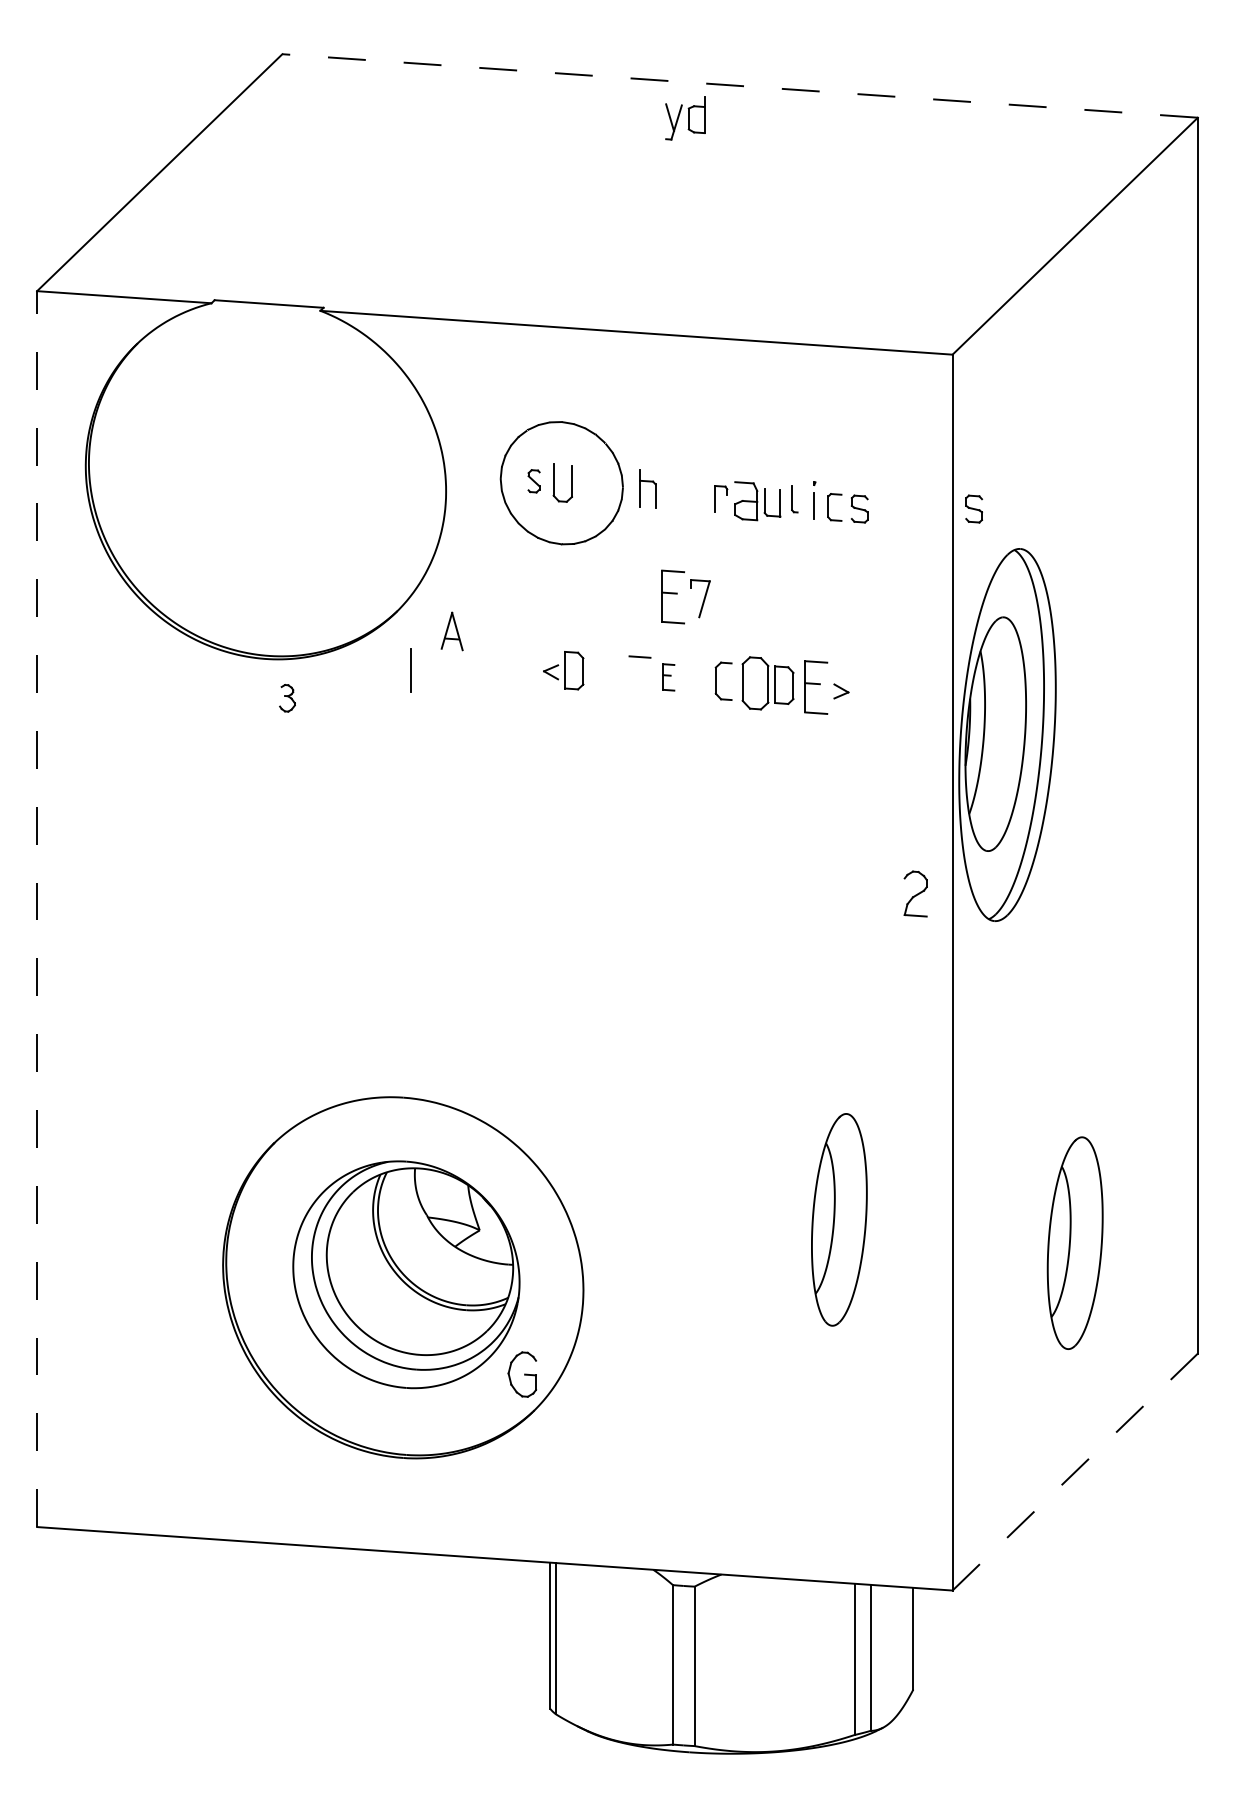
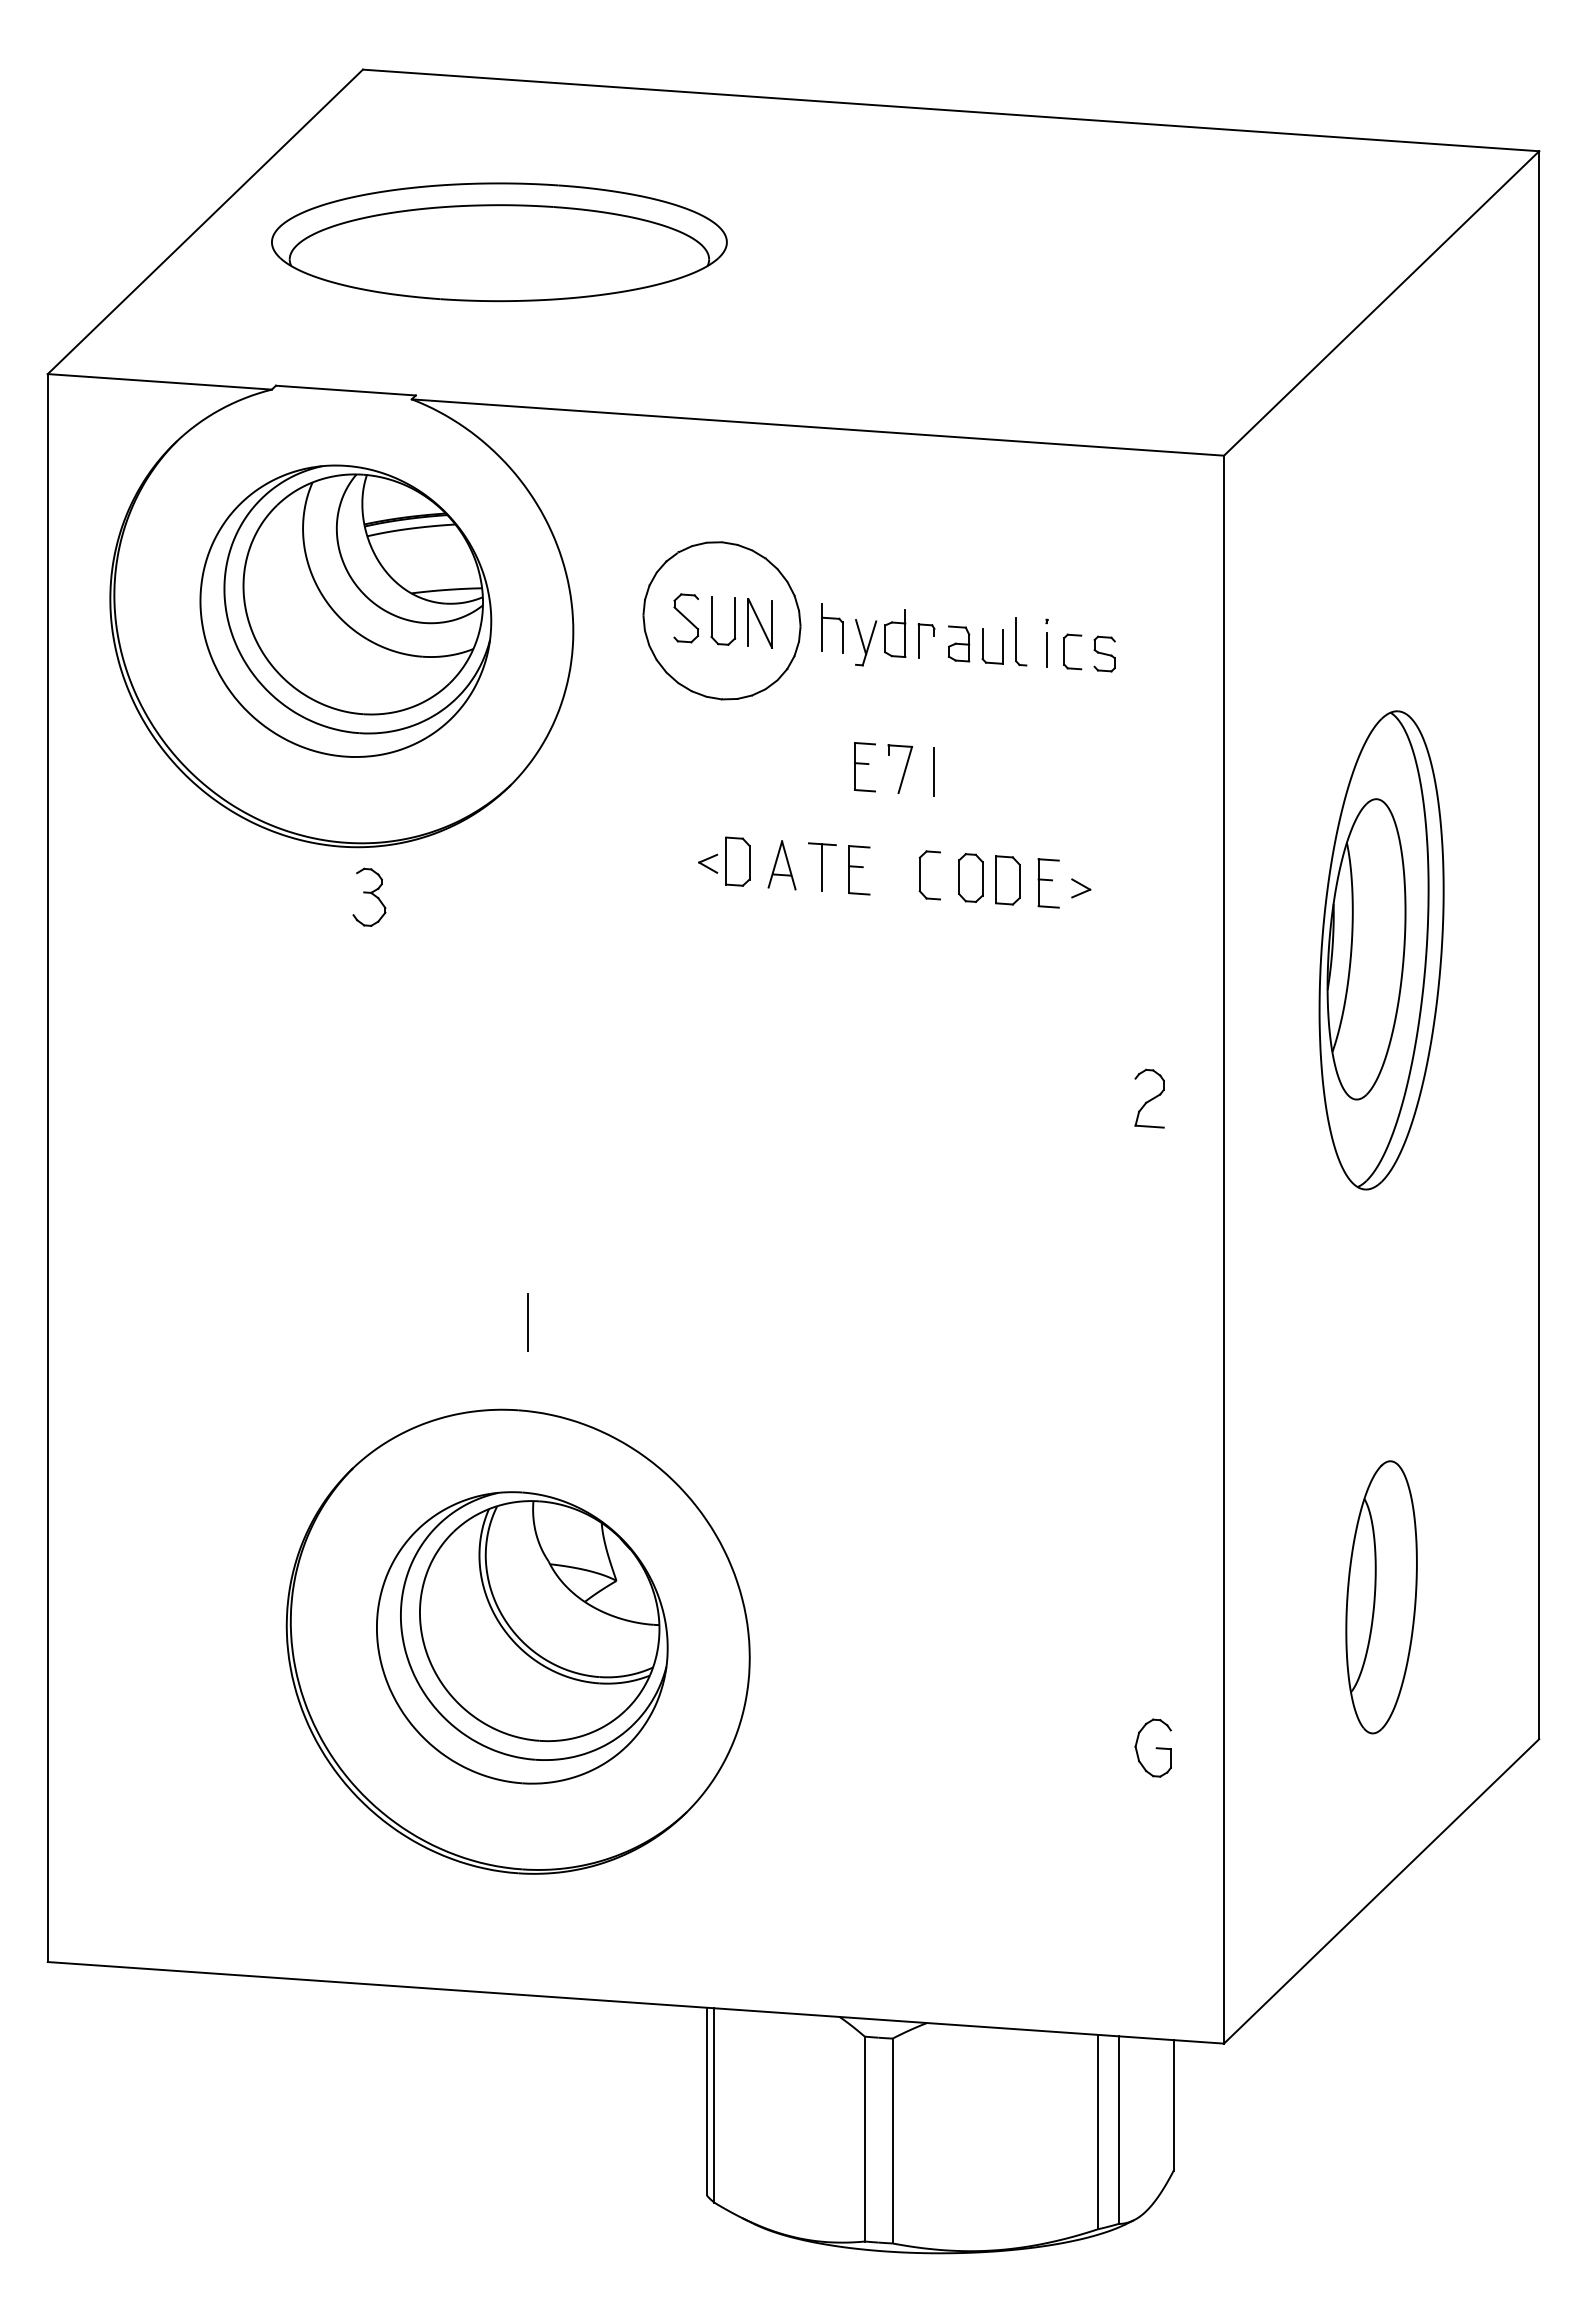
line: (740, 86) -> (951, 110), dashed -> solid
part: (685, 117) -> (880, 637), moved
part: (388, 188) -> (499, 242), added
part: (268, 475) -> (345, 610), added
part: (534, 481) -> (686, 618), size x1.67
part: (591, 485) -> (759, 623), added
part: (794, 499) -> (1021, 641), size x1.43
part: (746, 500) -> (959, 643), size x0.71
part: (973, 508) -> (1251, 653), removed
part: (672, 597) -> (864, 767), size x0.71
line: (727, 600) -> (934, 771), added
part: (451, 631) -> (781, 865), moved
line: (410, 670) -> (527, 1322), moved
line: (640, 675) -> (822, 867), added
part: (668, 677) -> (859, 870), size x1.43
part: (755, 682) -> (970, 877), size x0.71
part: (815, 687) -> (1048, 883), size x0.71
part: (287, 697) -> (369, 896), size x1.67
part: (1007, 735) -> (1381, 950), moved
part: (915, 893) -> (1149, 1098), moved
line: (36, 909) -> (47, 1168), dashed -> solid
part: (839, 1219) -> (1078, 1567), removed
part: (521, 1374) -> (1152, 1747), moved
line: (1075, 1472) -> (1381, 1891), dashed -> solid

